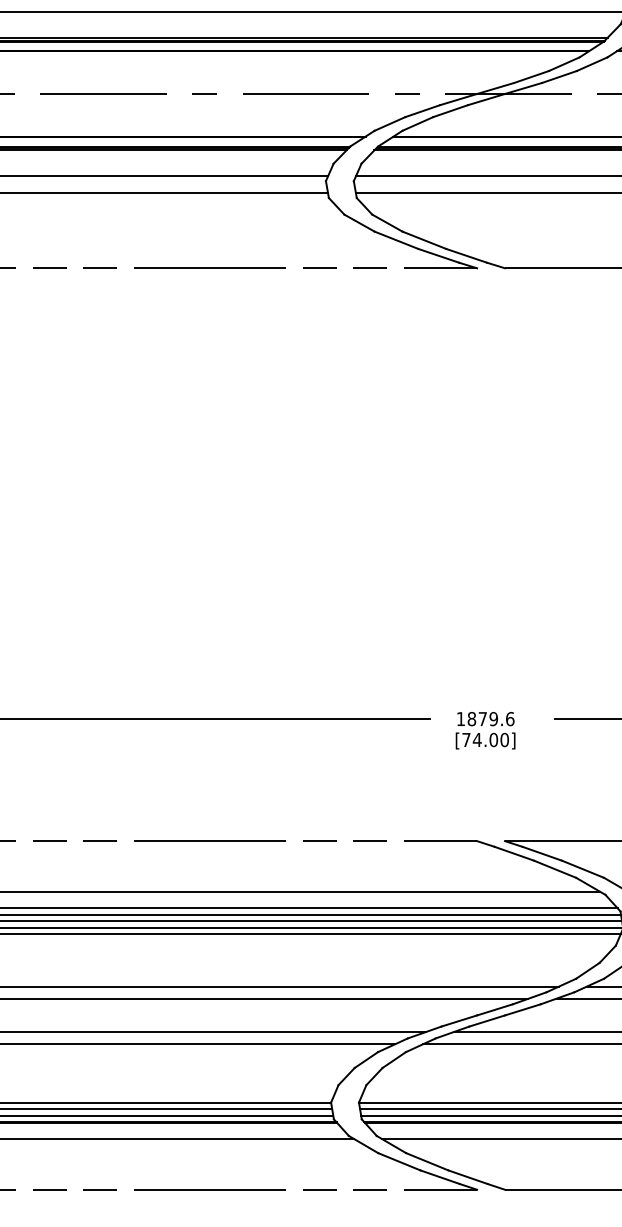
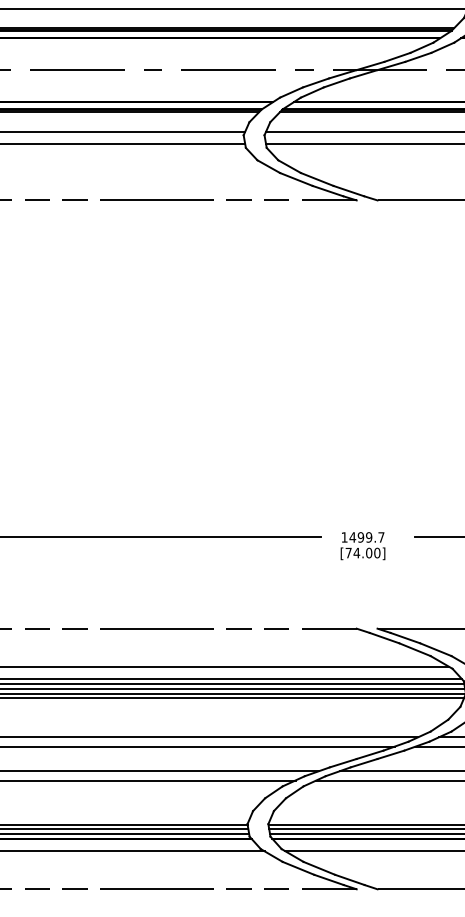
text: (490, 719) -> (366, 537), 1879.6 -> 1499.7

